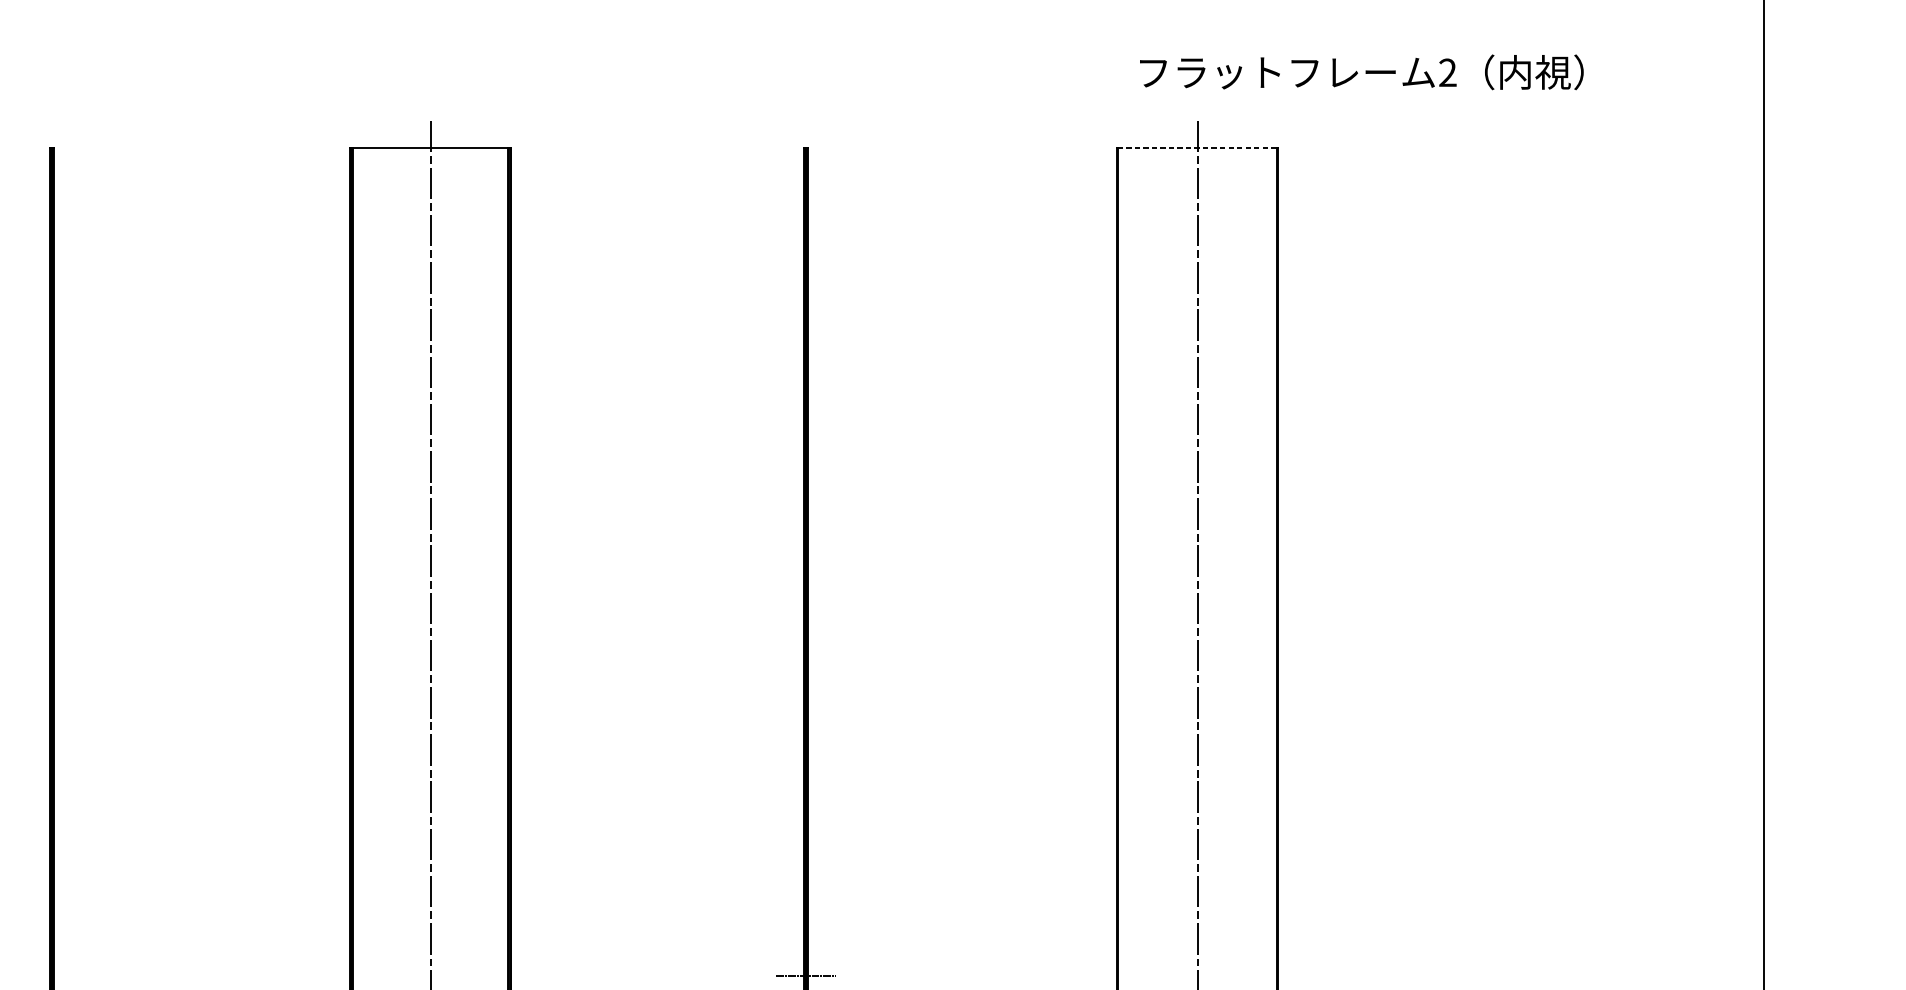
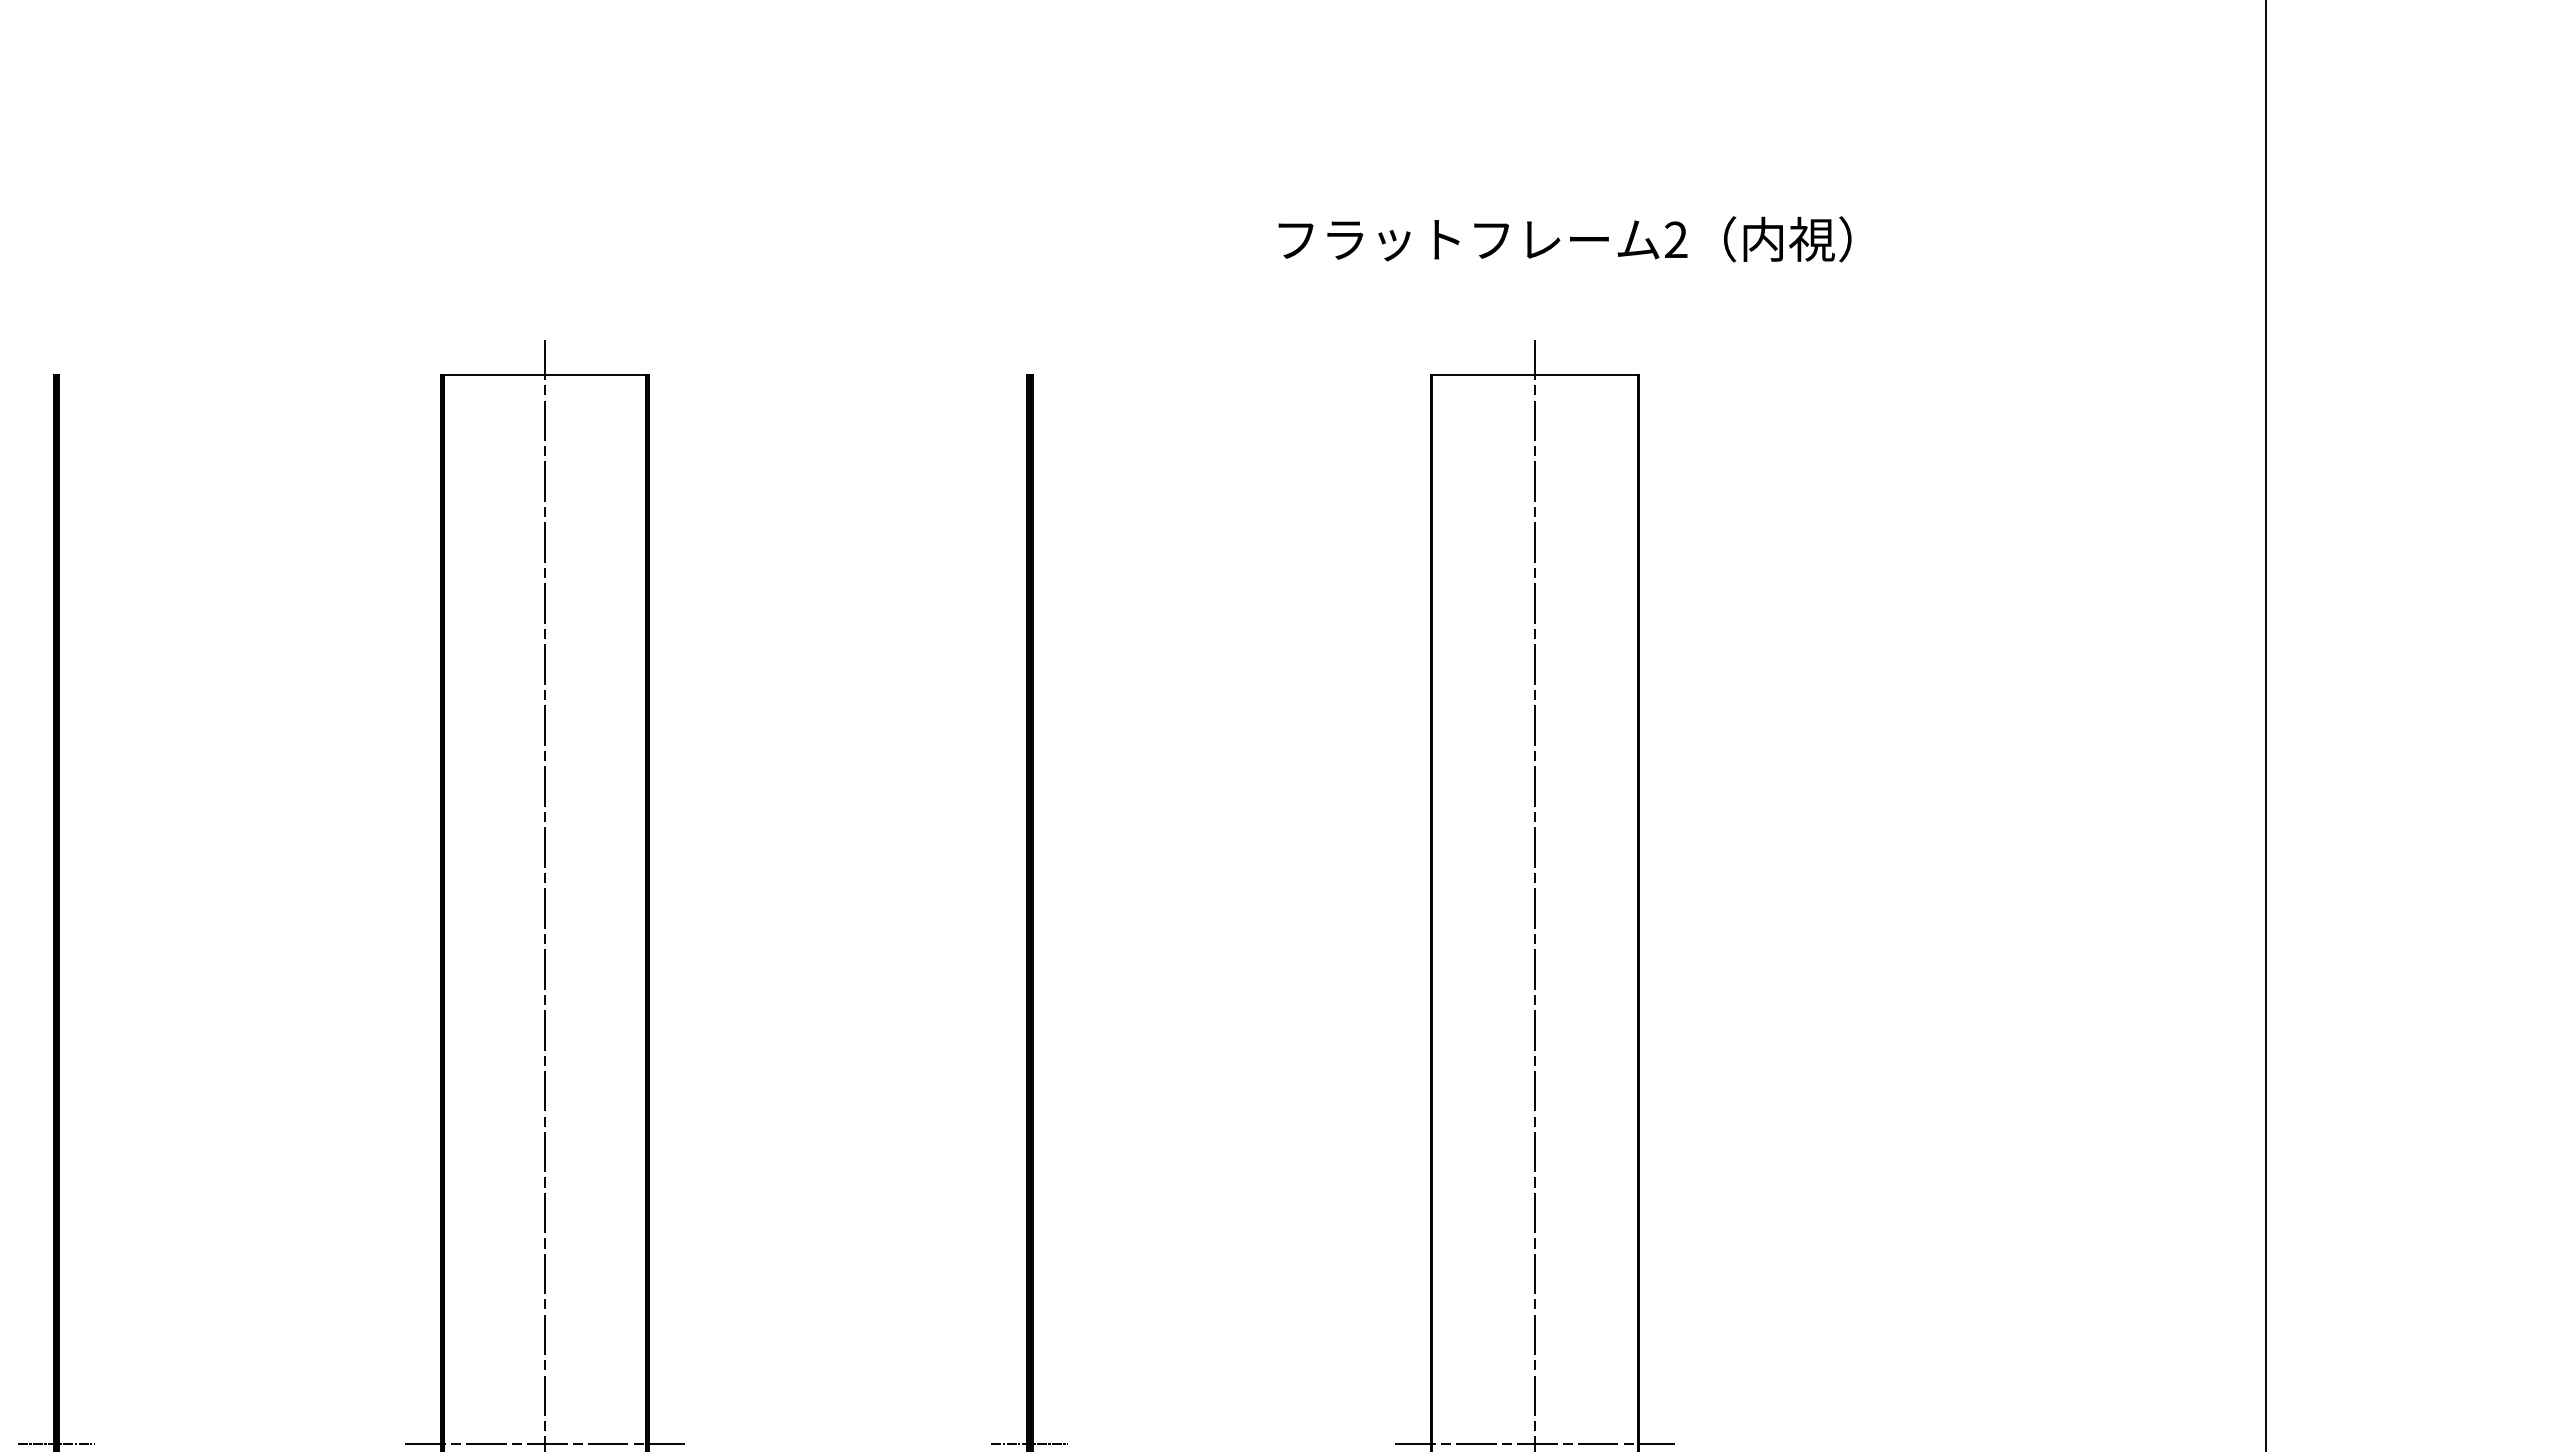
text: (1361, 72) -> (1564, 239), moved
line: (1197, 148) -> (1535, 375), dashed -> solid
line: (51, 975) -> (55, 1443), added
line: (430, 975) -> (544, 1443), added
line: (1197, 975) -> (1534, 1443), added

